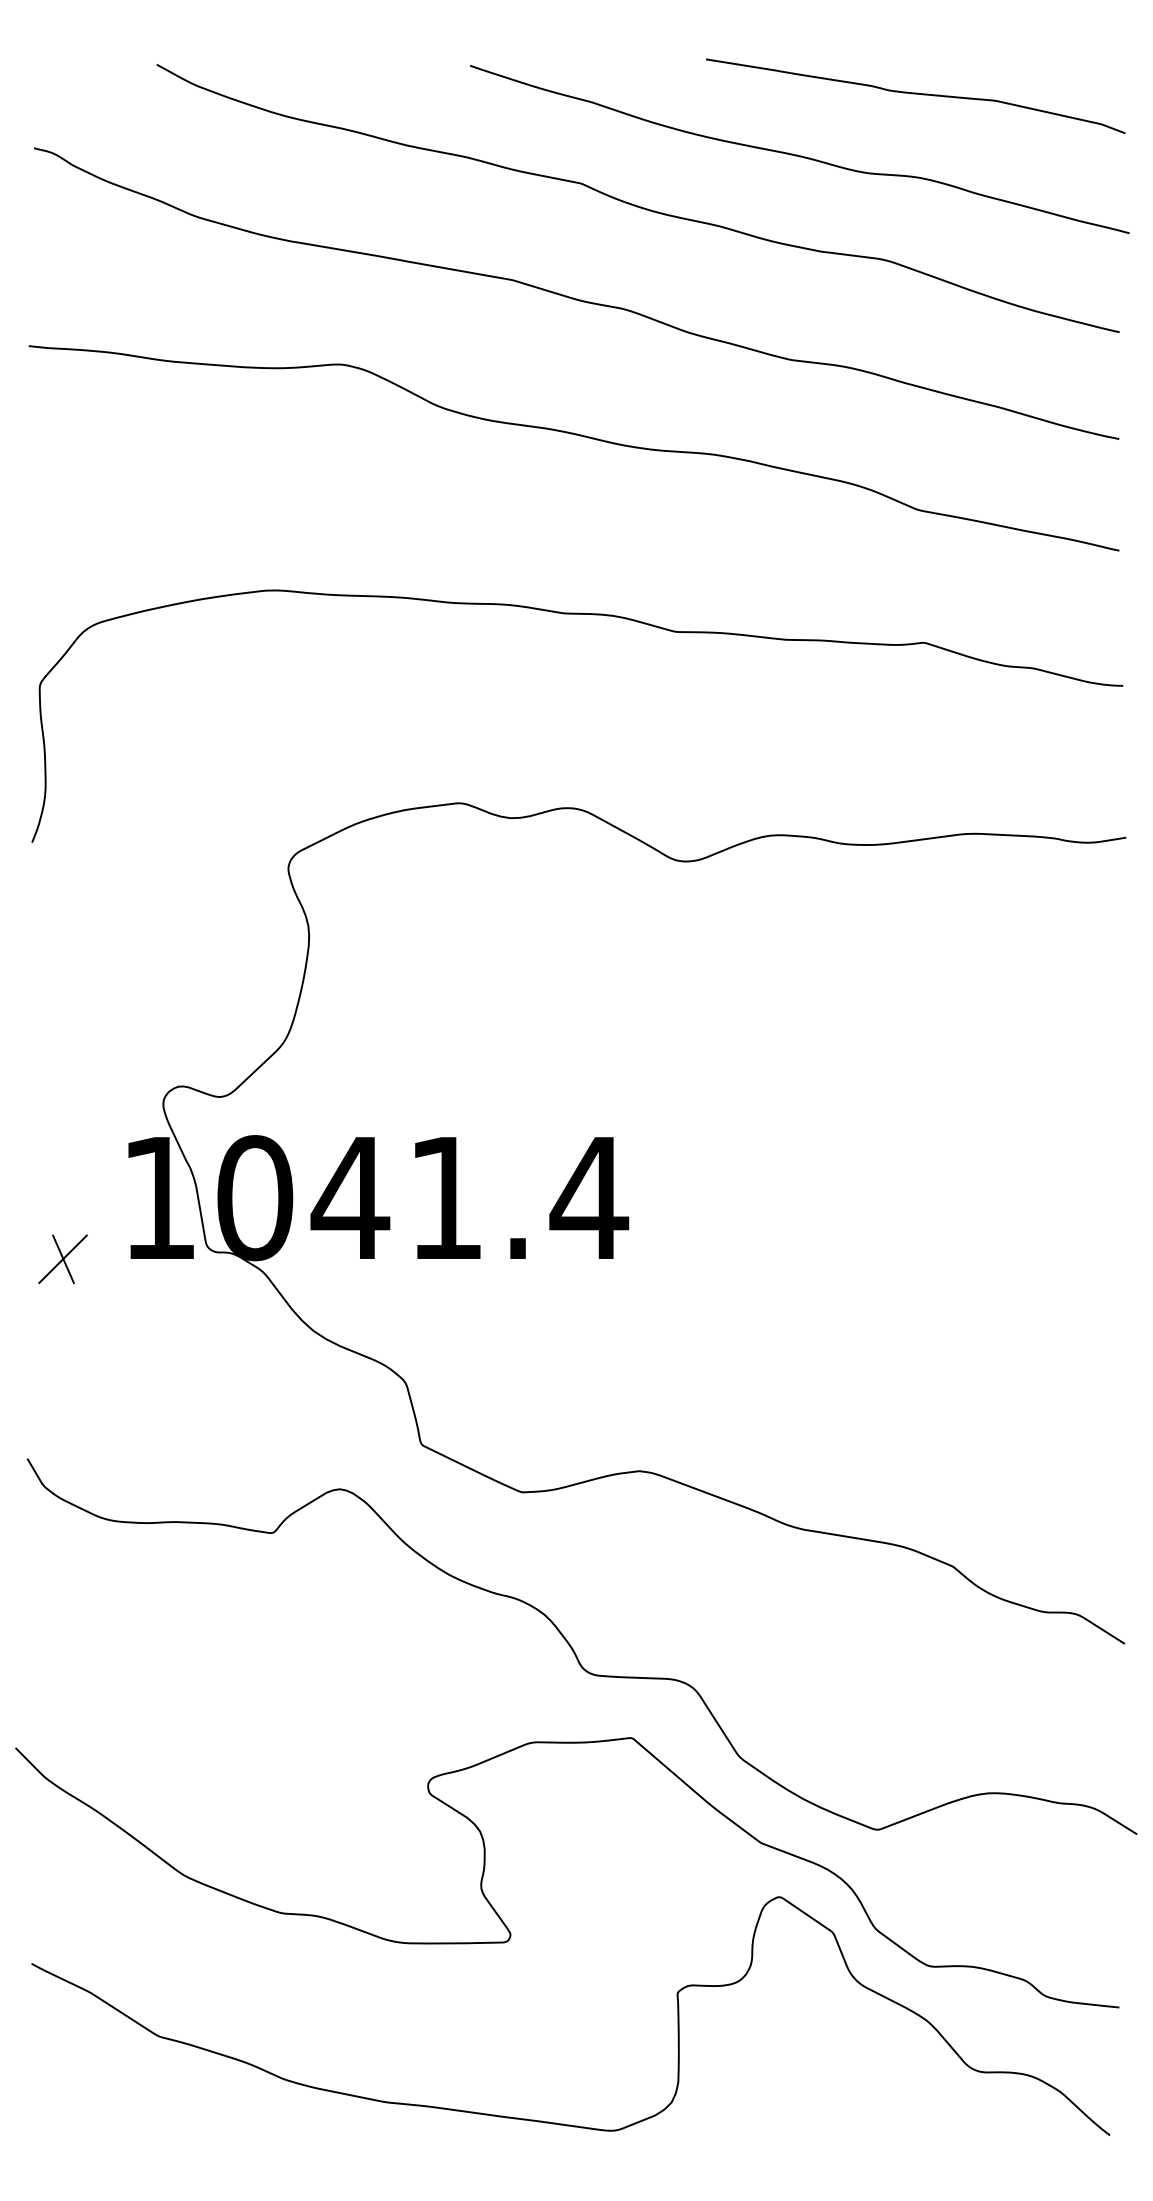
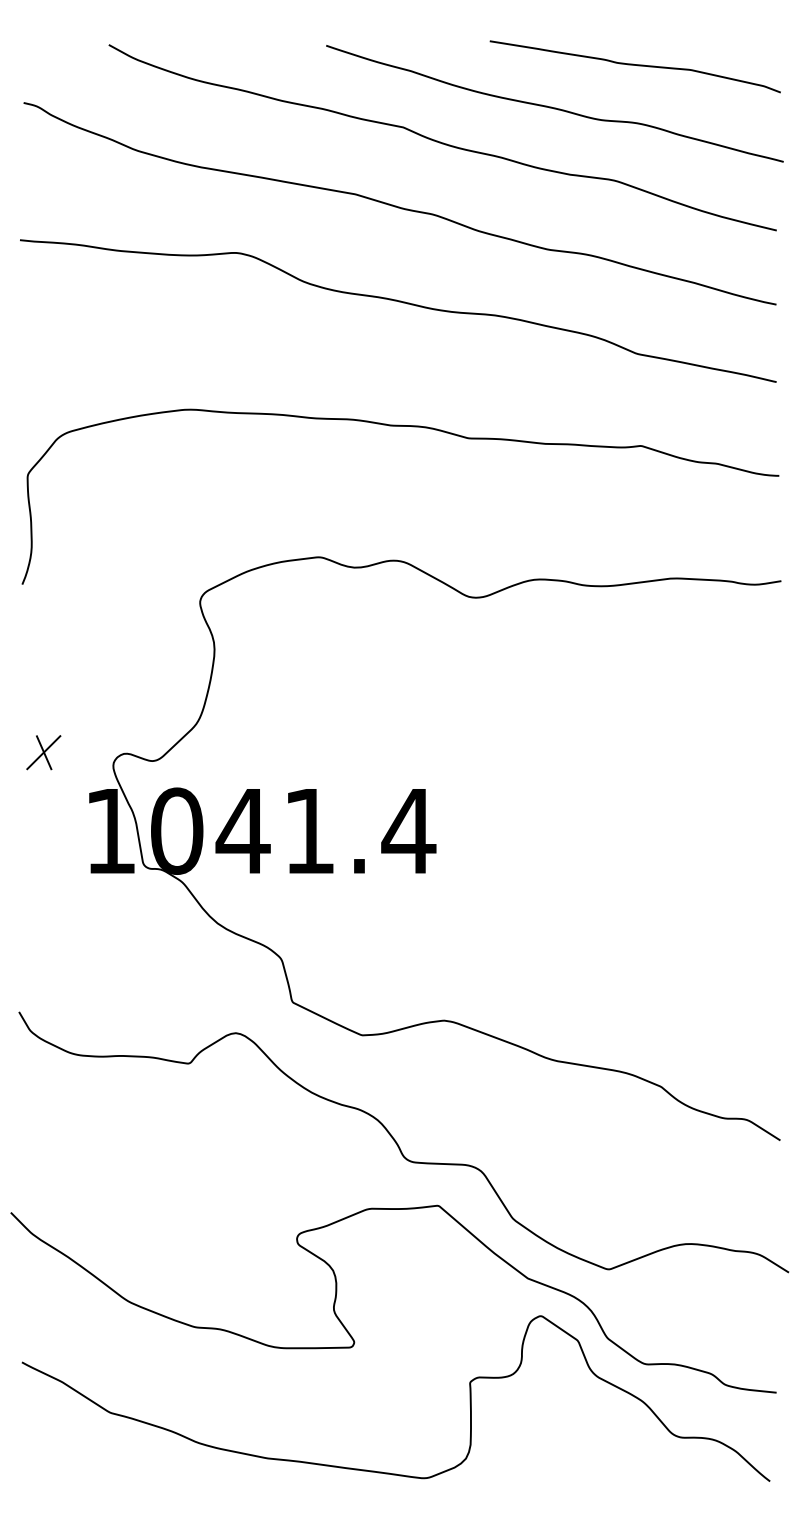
part: (62, 1259) -> (43, 752), moved

